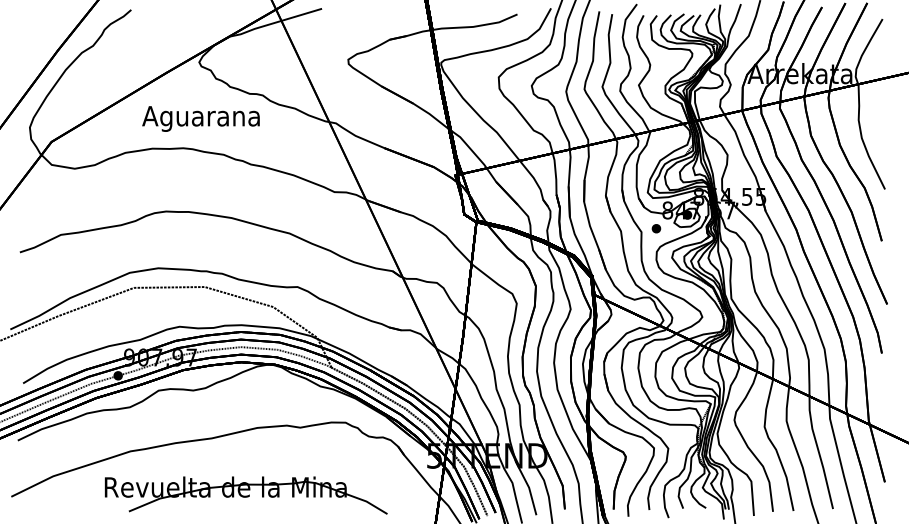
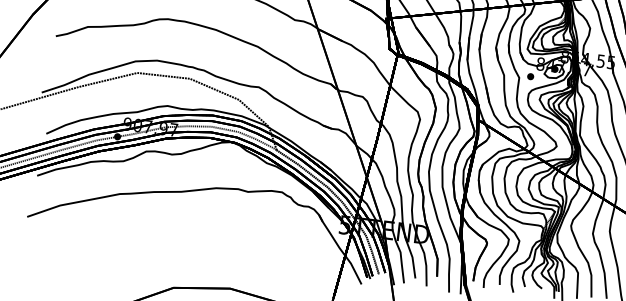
part: (245, 495) -> (201, 237), removed

